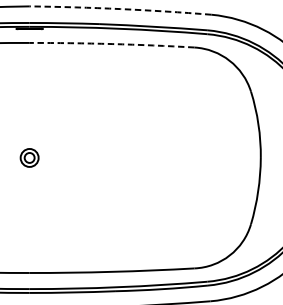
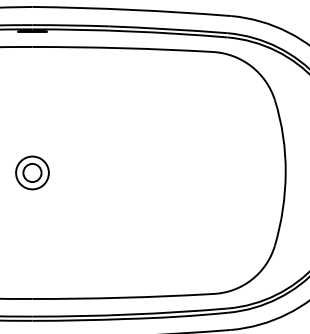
arc: (120, 8) -> (132, 9), dashed -> solid
arc: (111, 44) -> (122, 48), dashed -> solid
part: (29, 157) -> (32, 172), size x1.67

